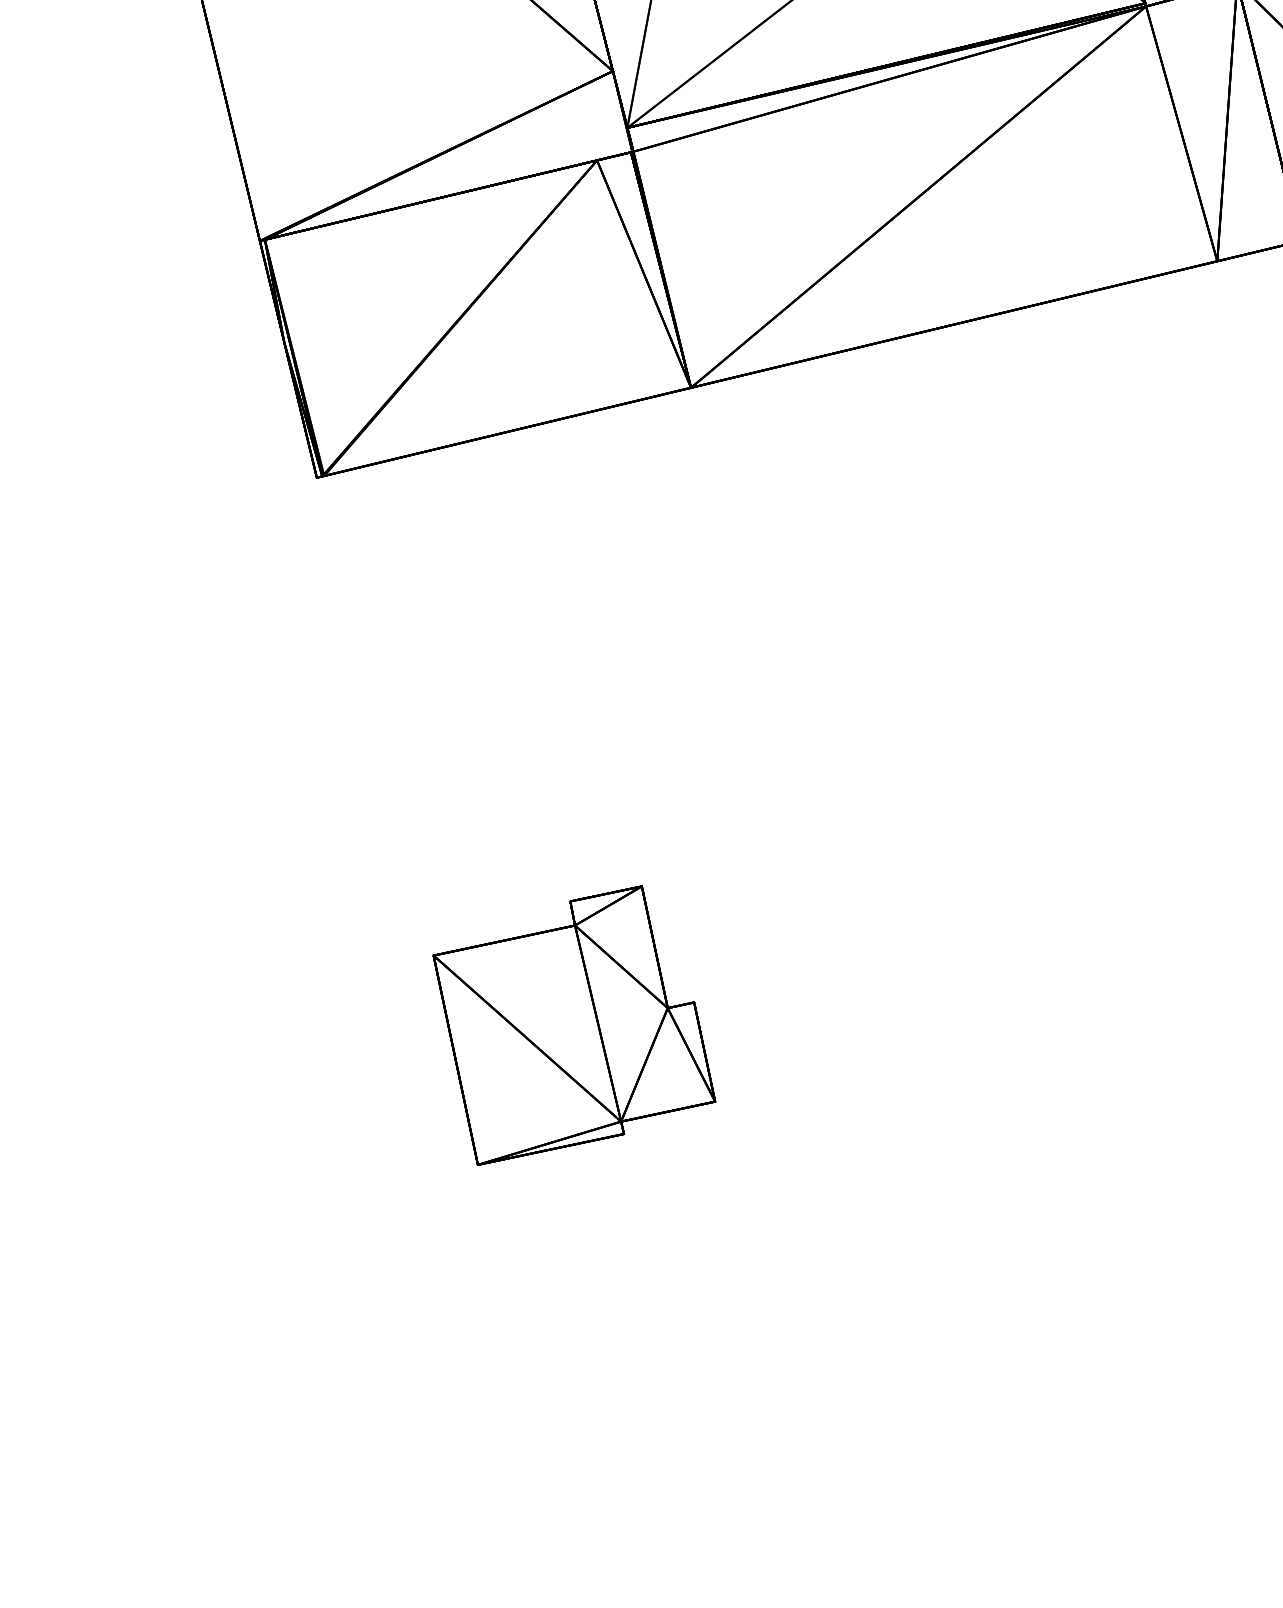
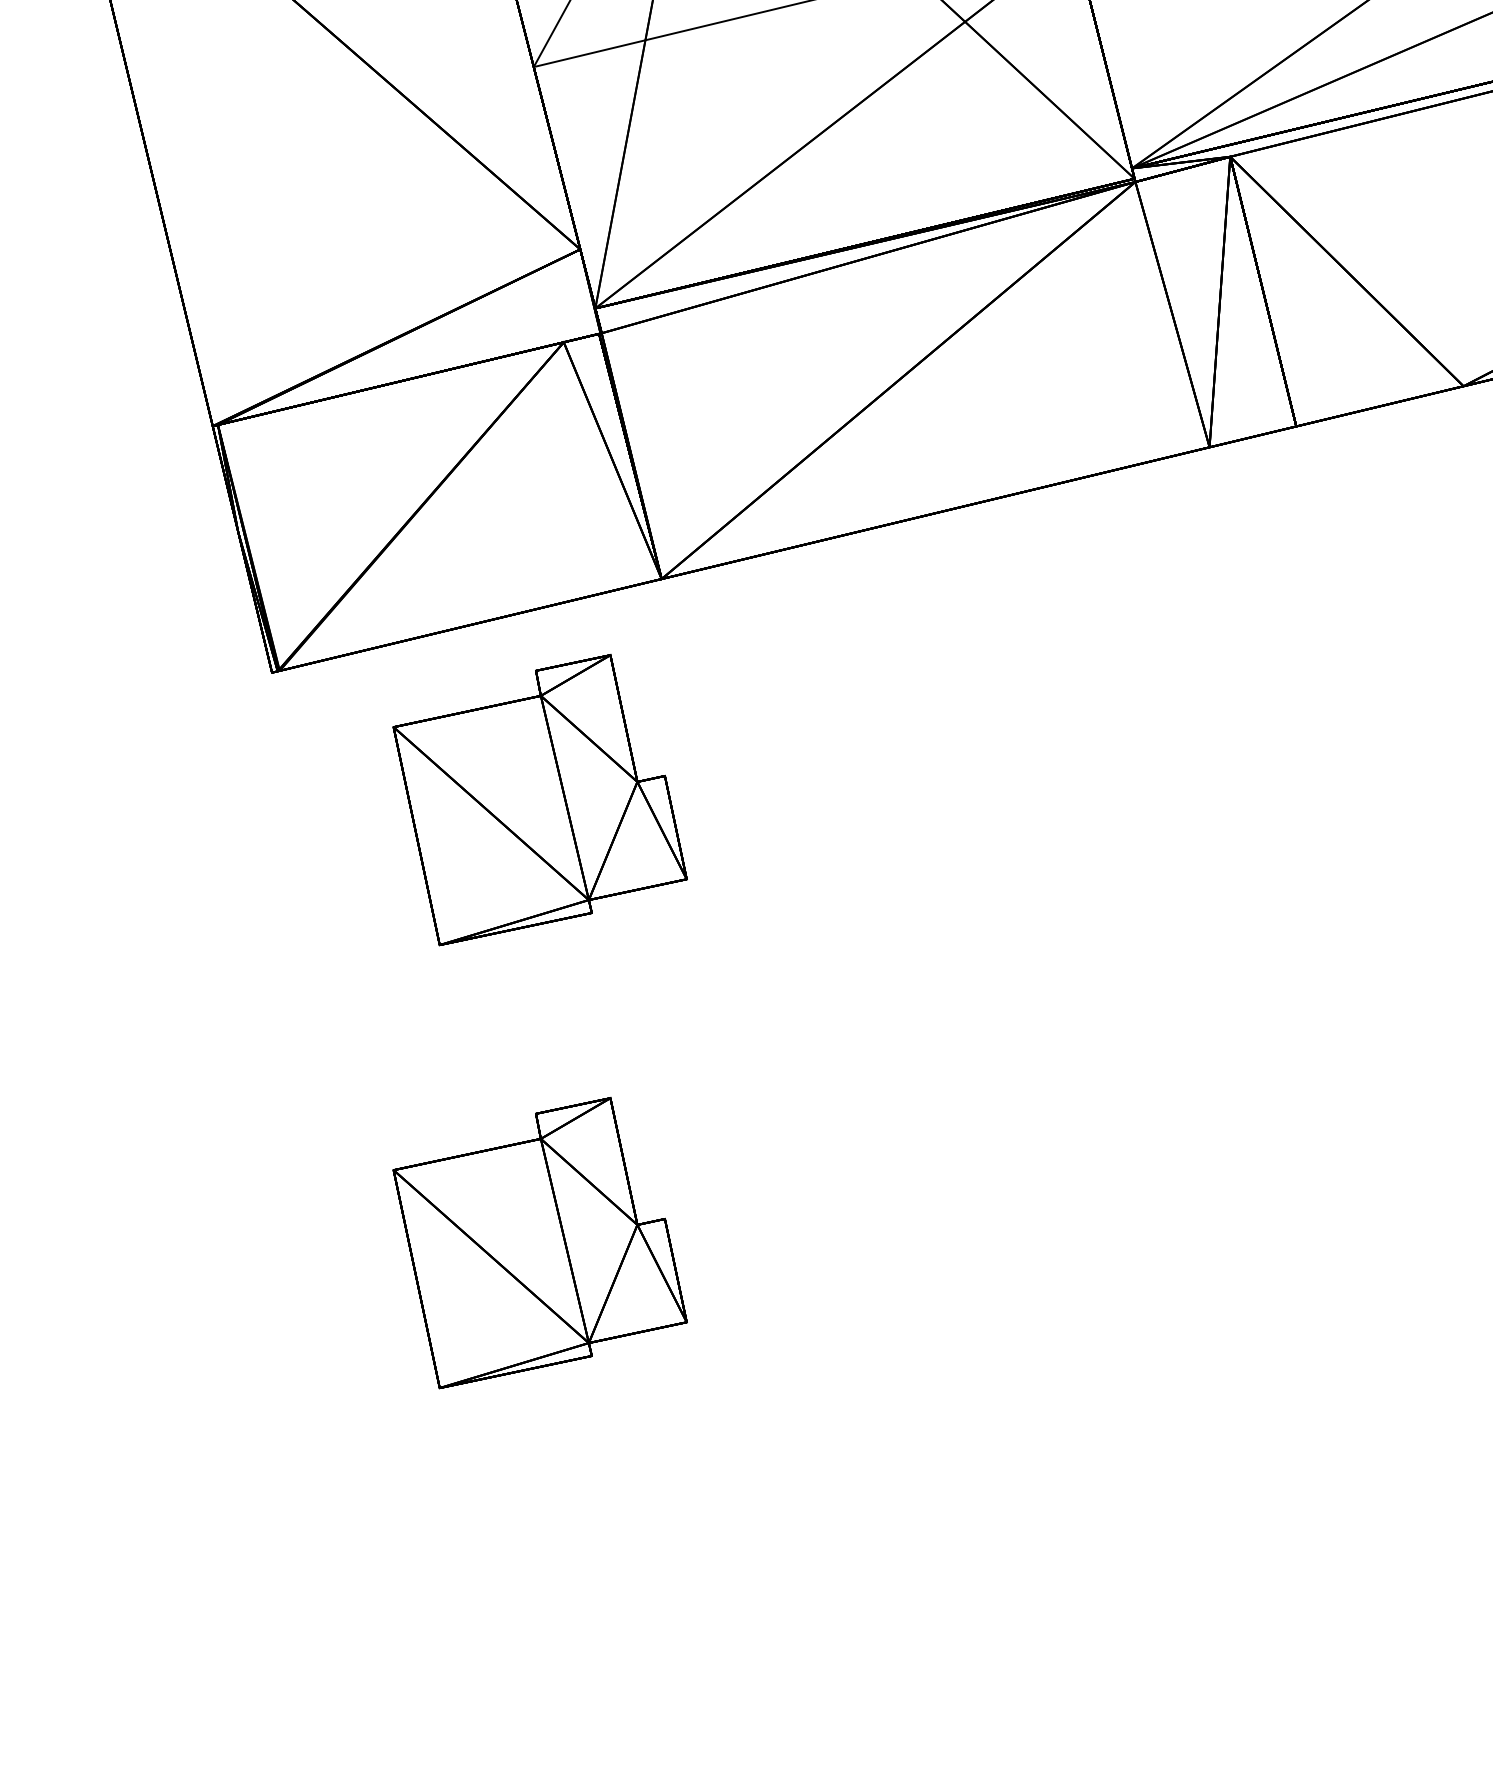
part: (573, 600) -> (539, 800), added

